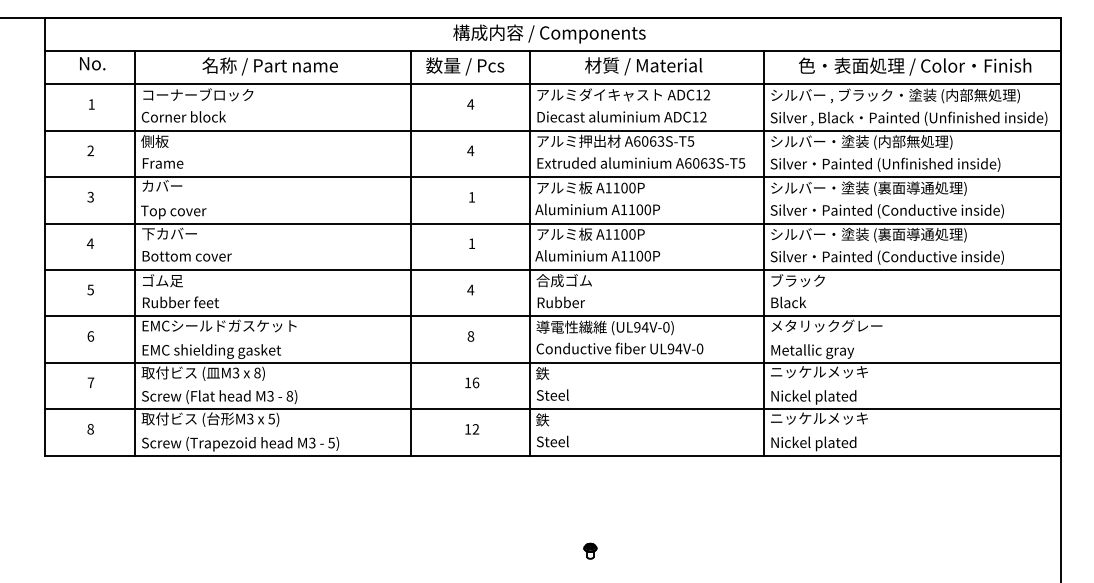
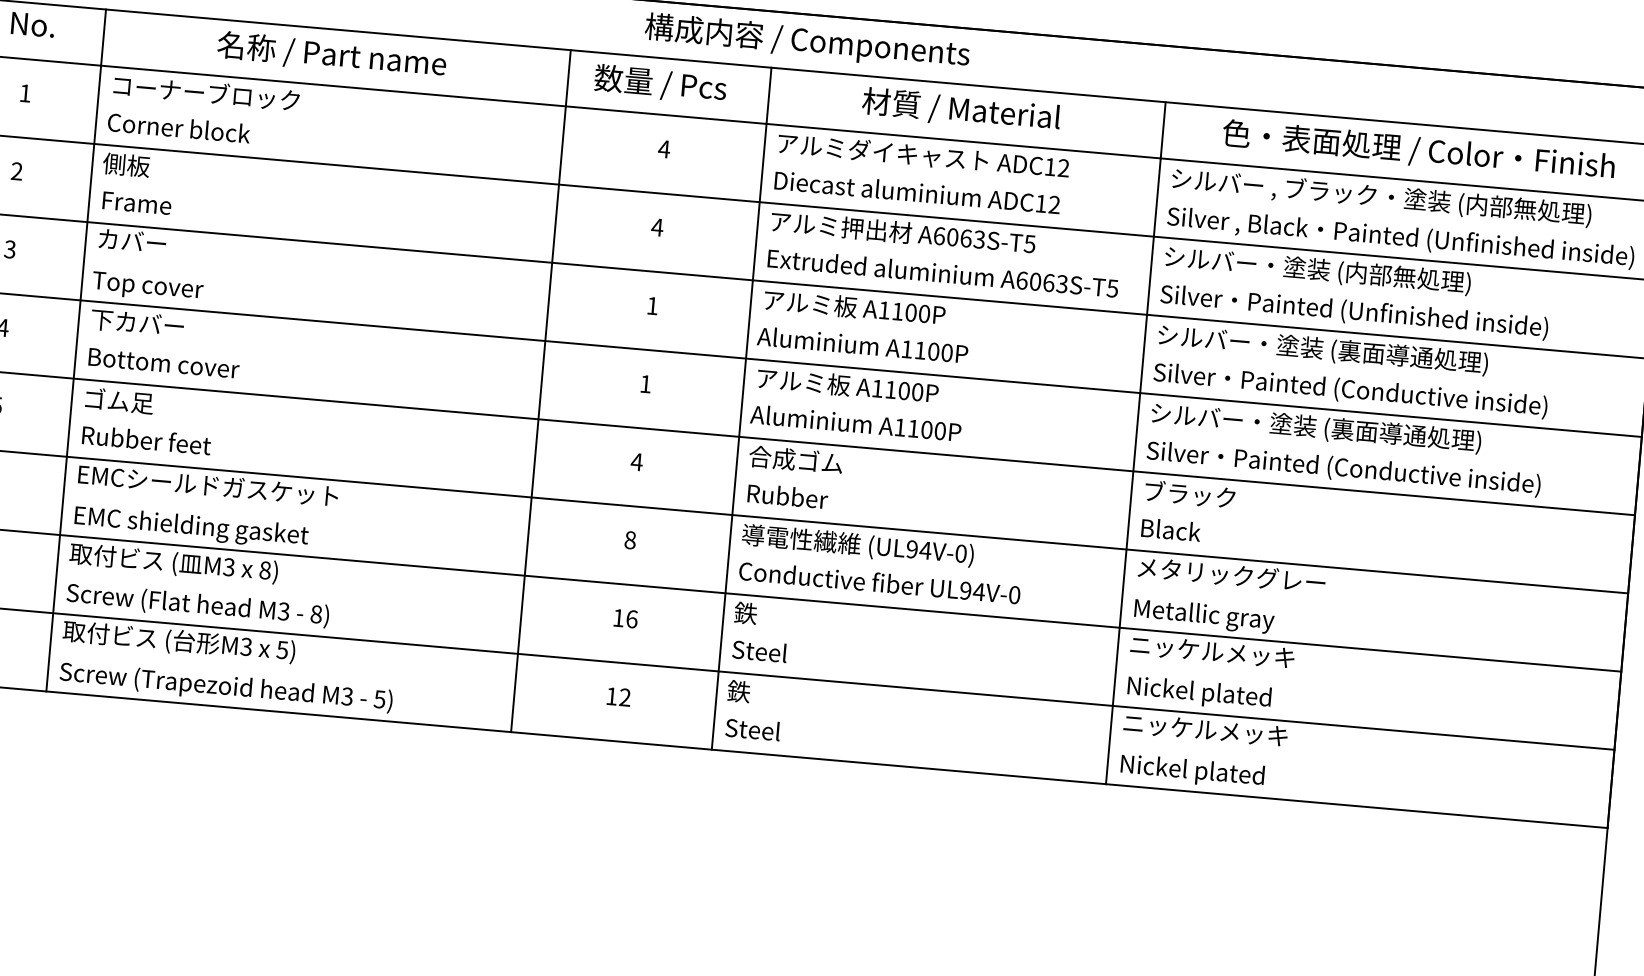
part: (590, 550) -> (800, 918), removed

